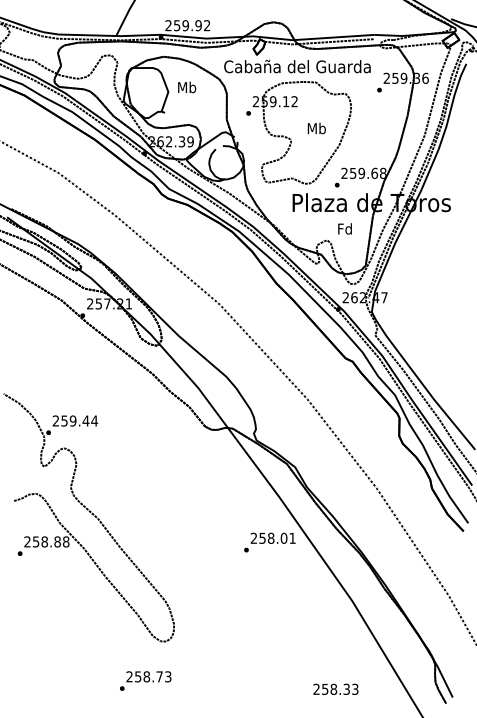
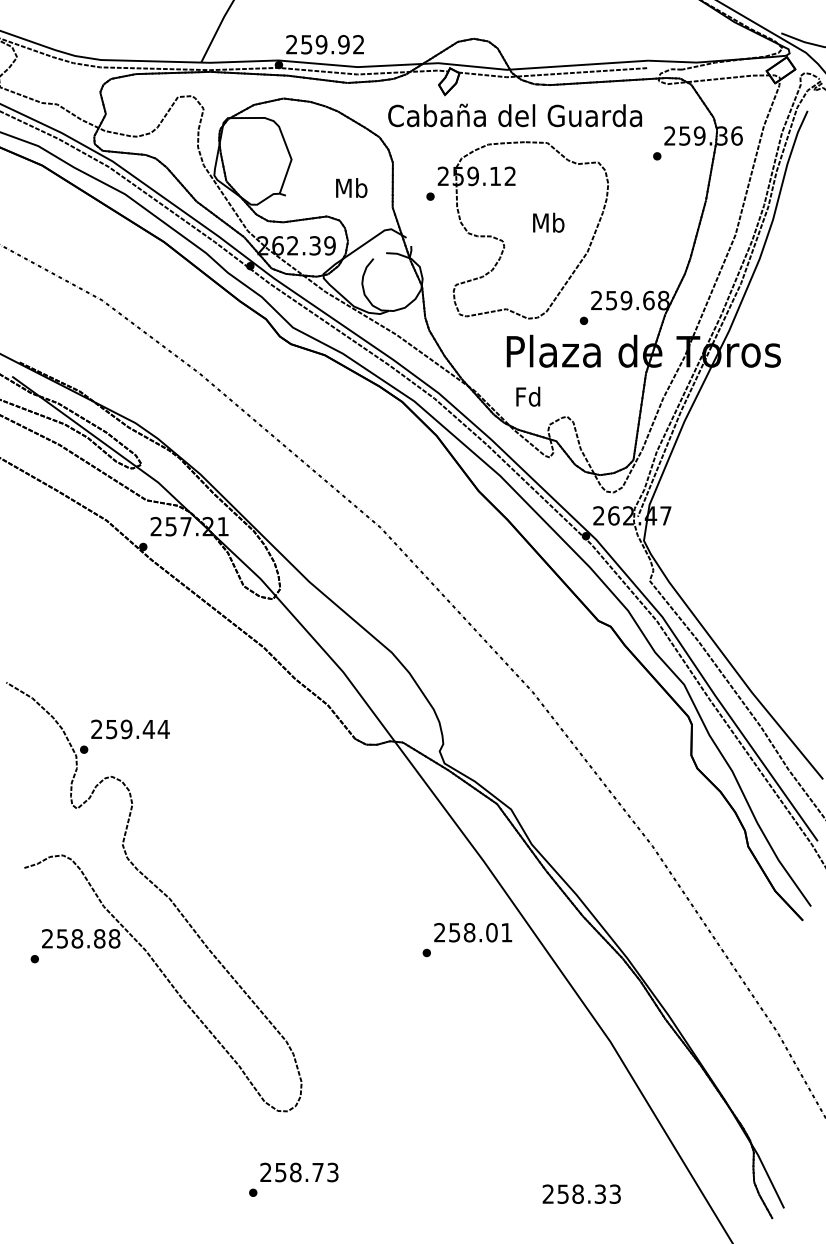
text: (187, 87) -> (352, 188), moved
text: (344, 228) -> (527, 395), moved
text: (145, 680) -> (293, 1178), moved

